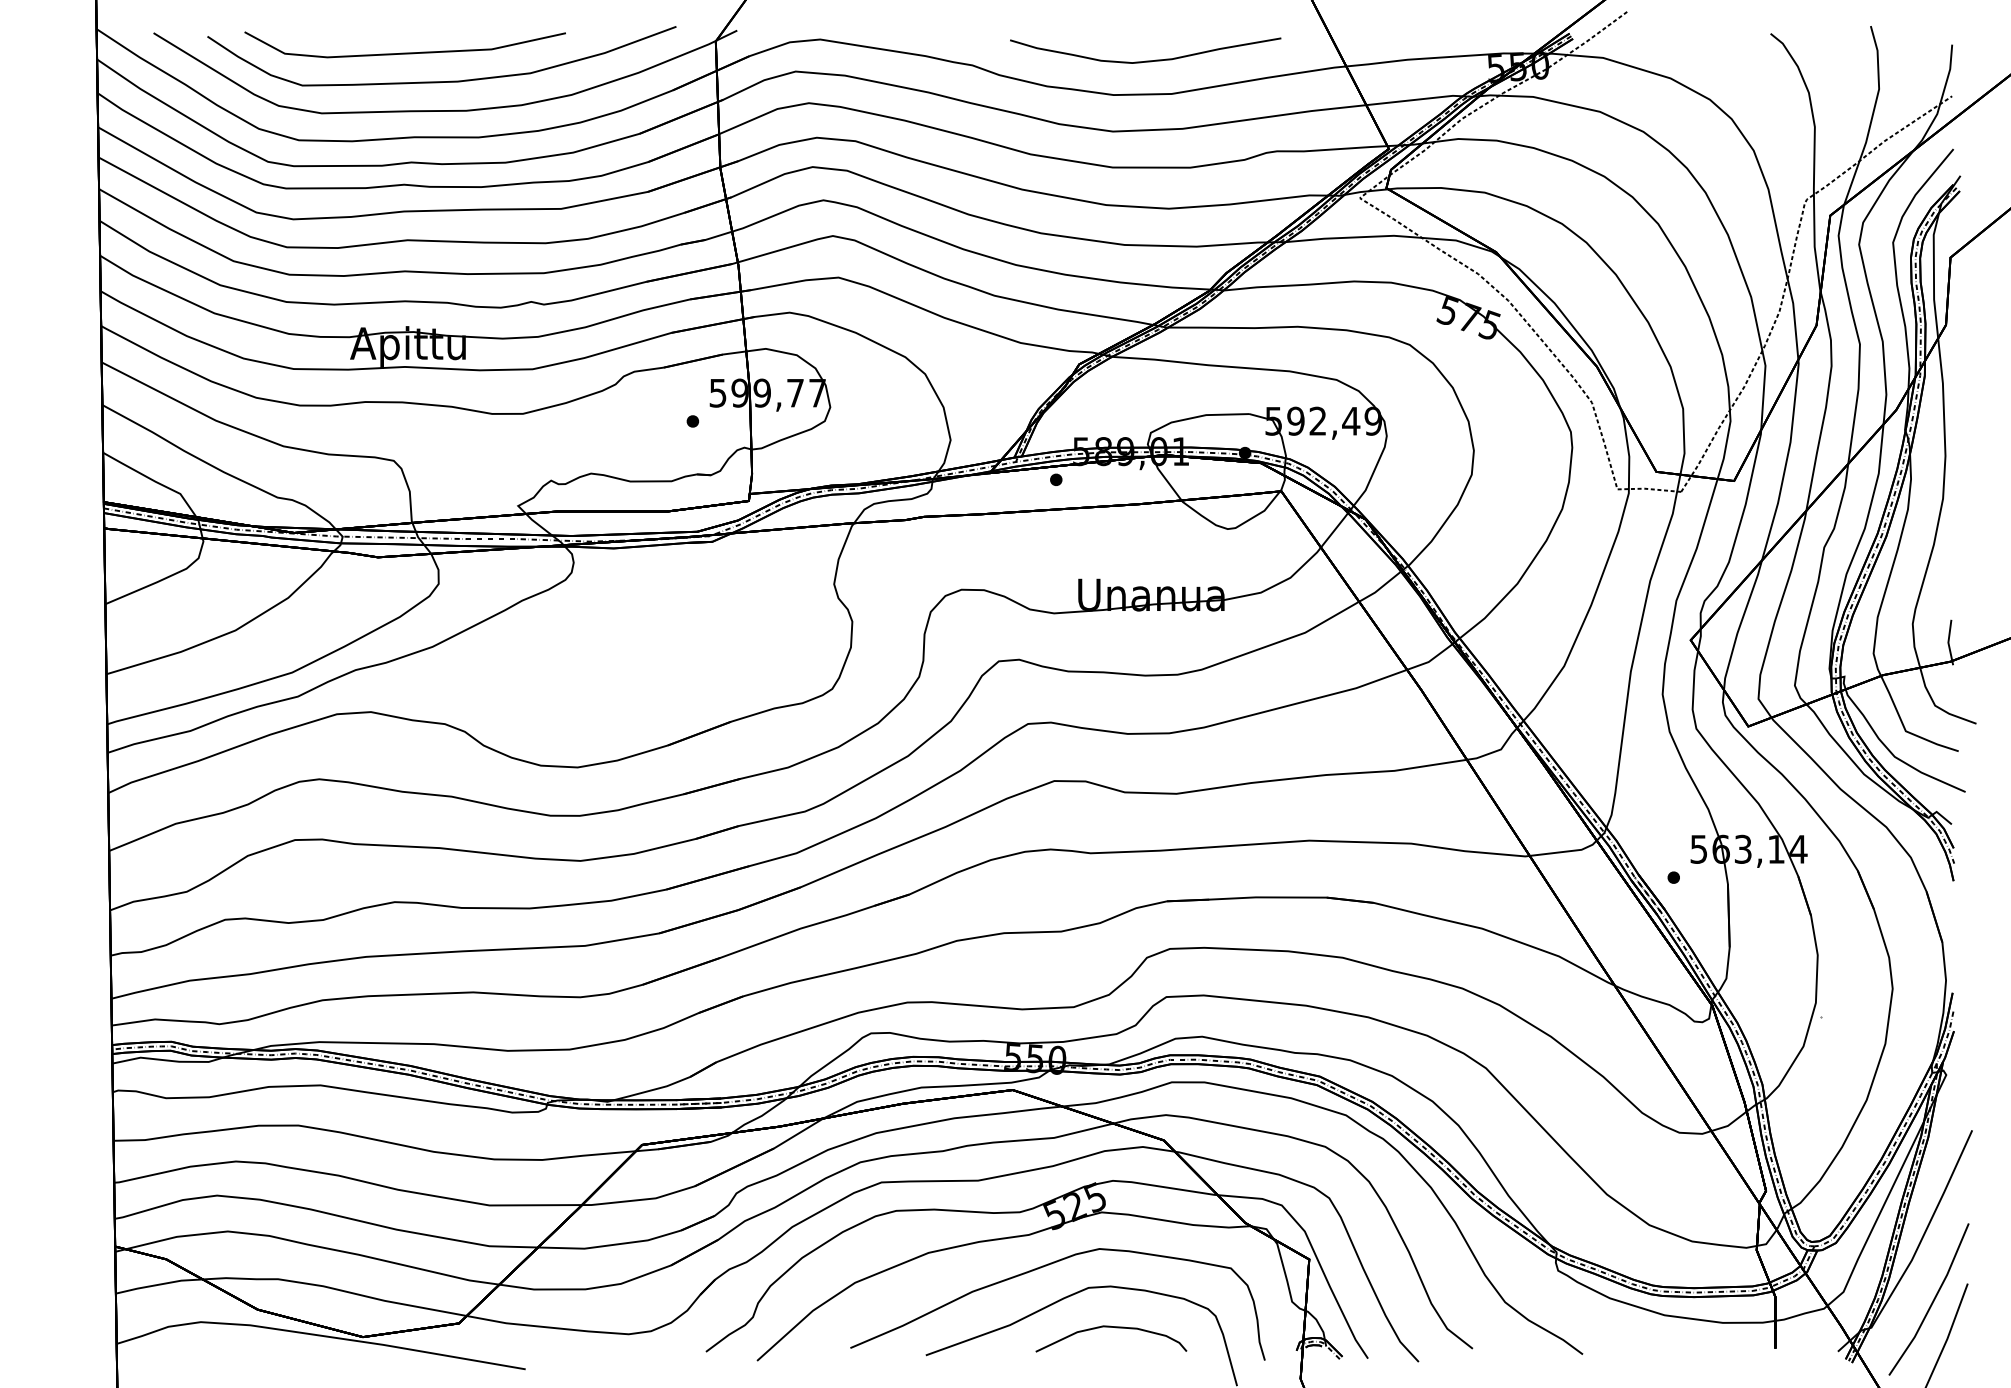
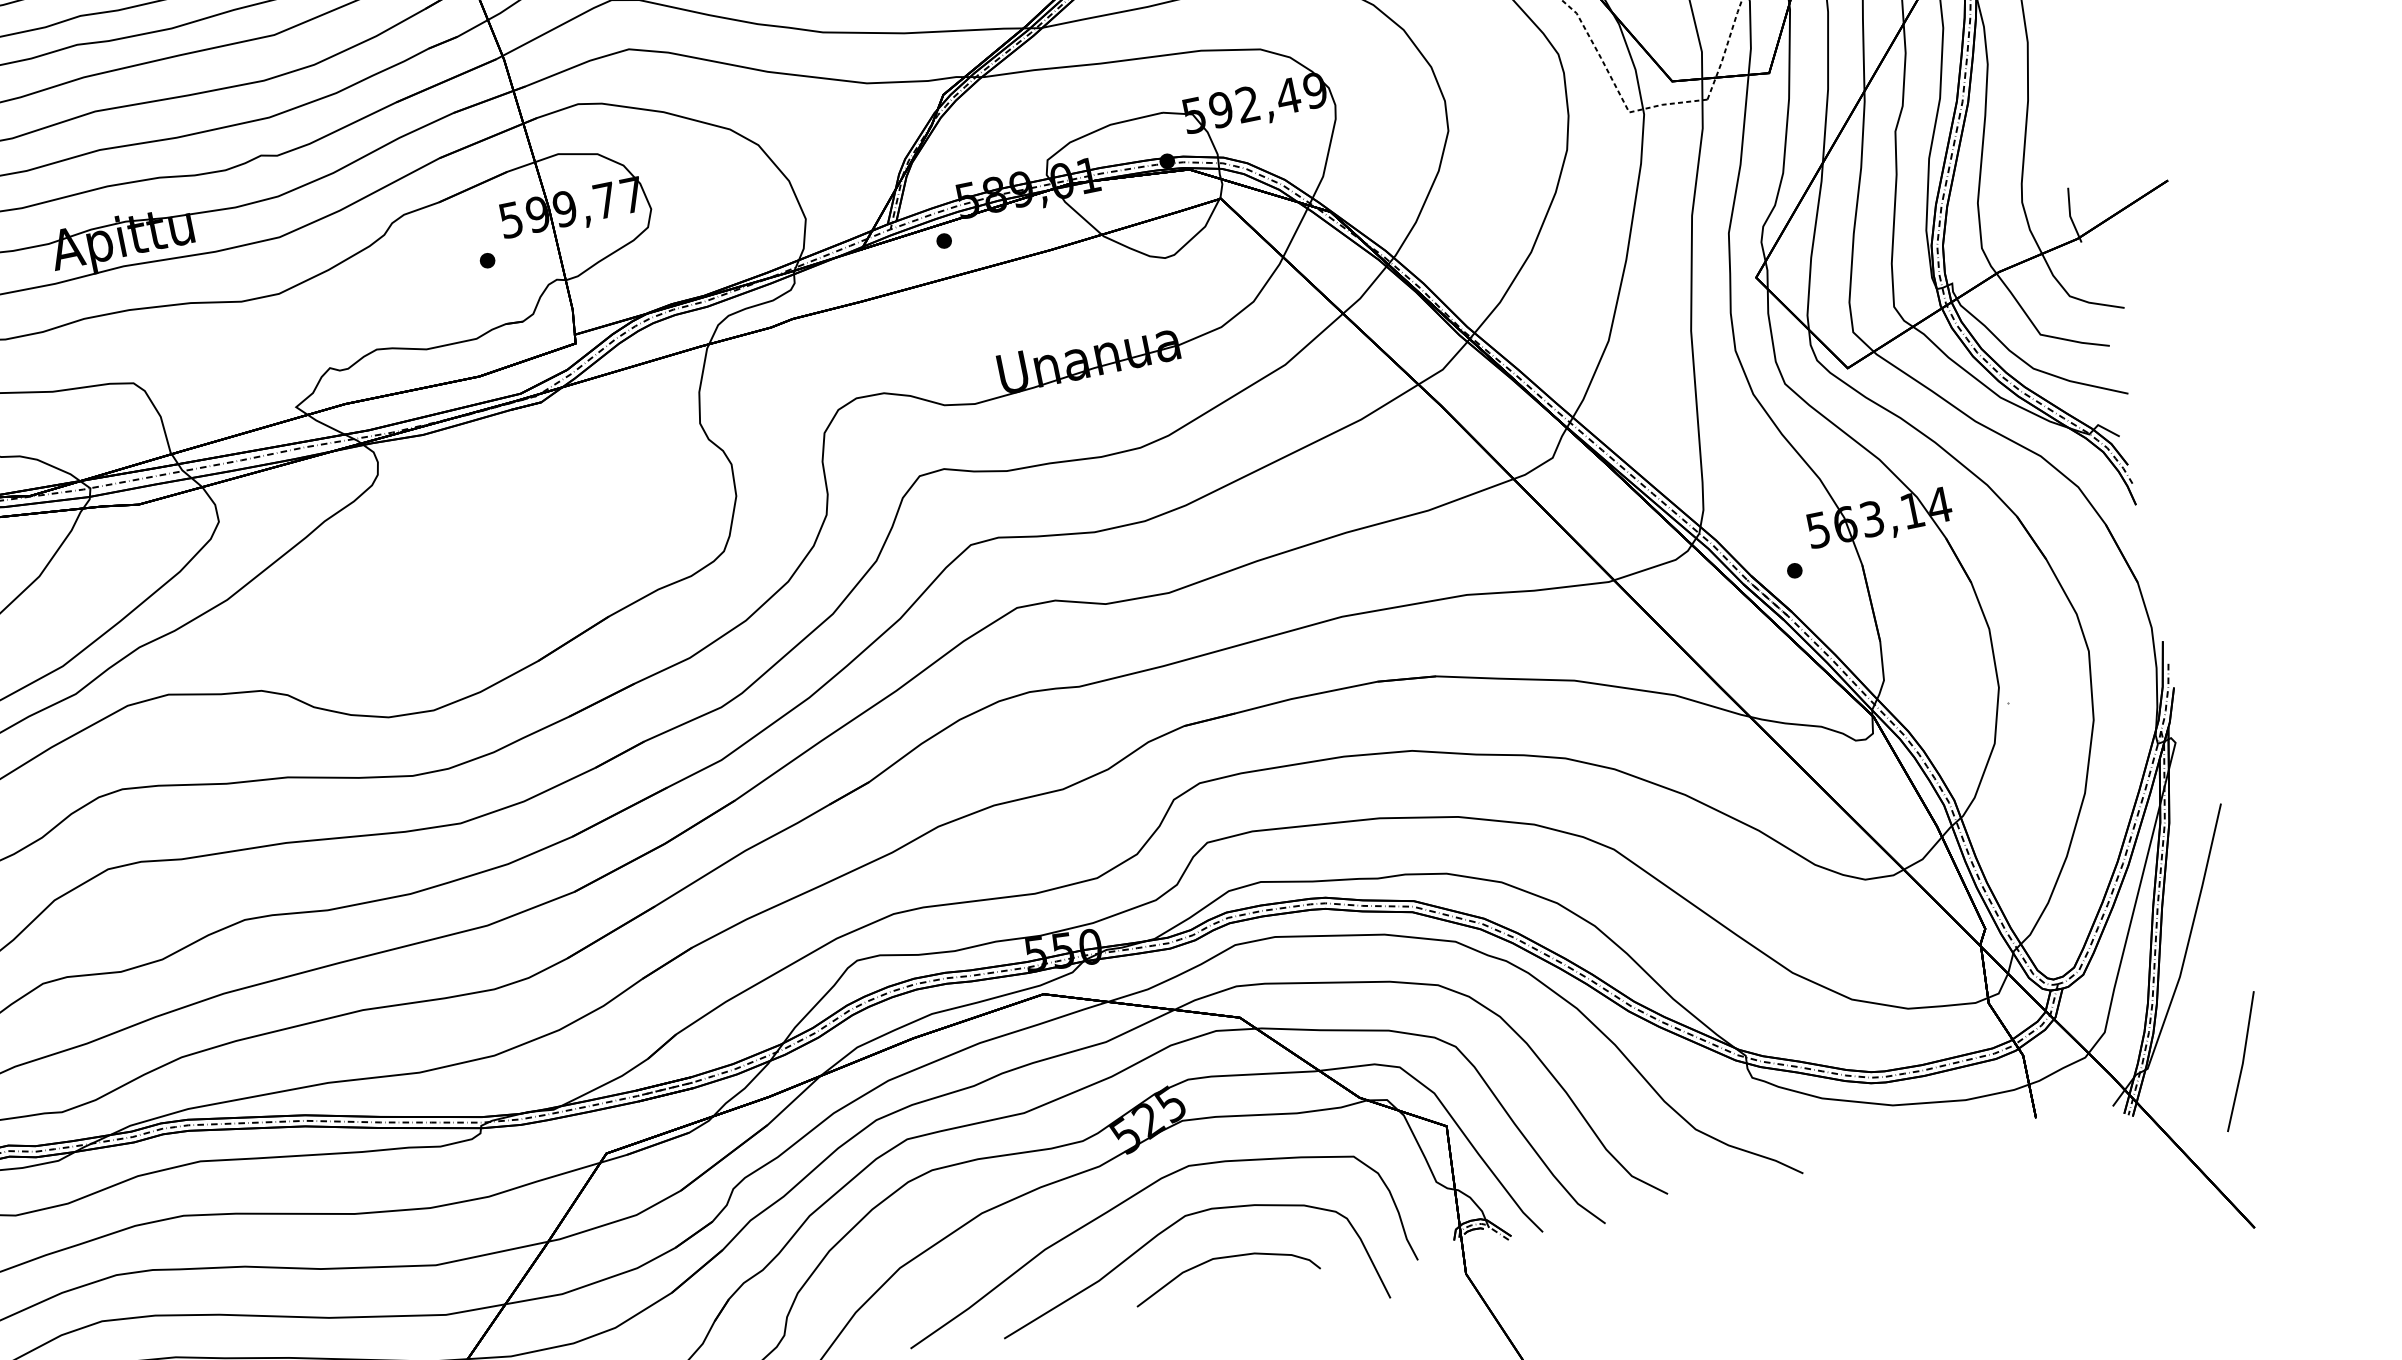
line: (1932, 1300) -> (2215, 1020), removed

